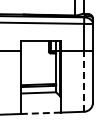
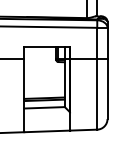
line: (84, 80) -> (97, 93), dashed -> solid
line: (41, 113) -> (47, 131), dashed -> solid

